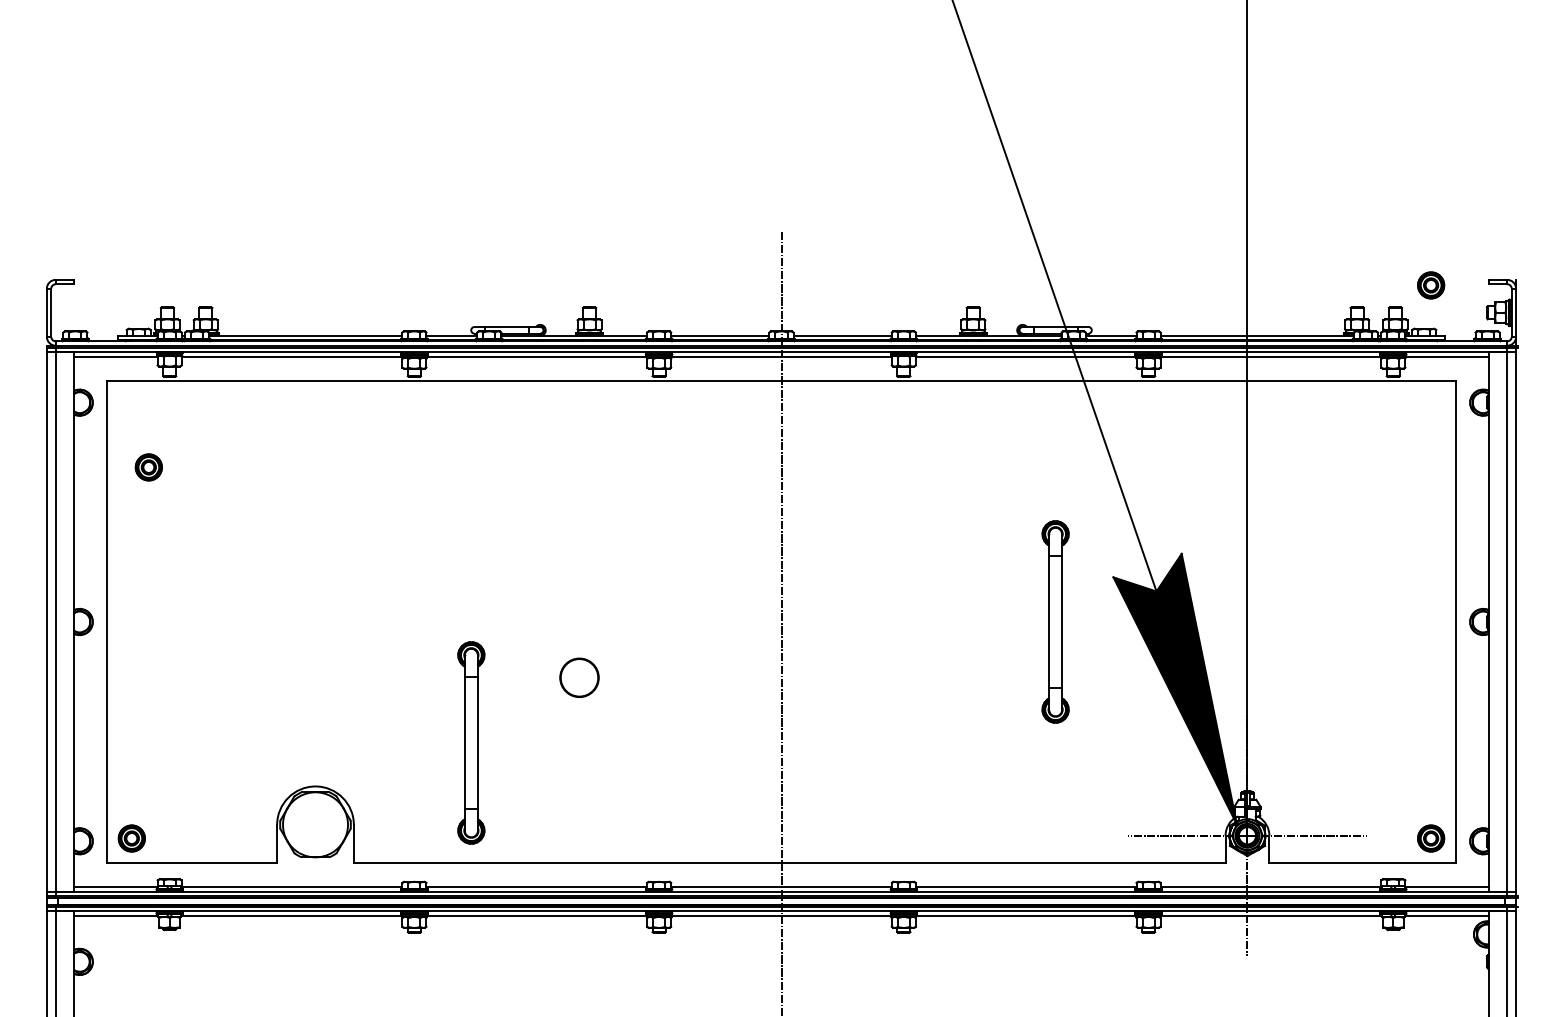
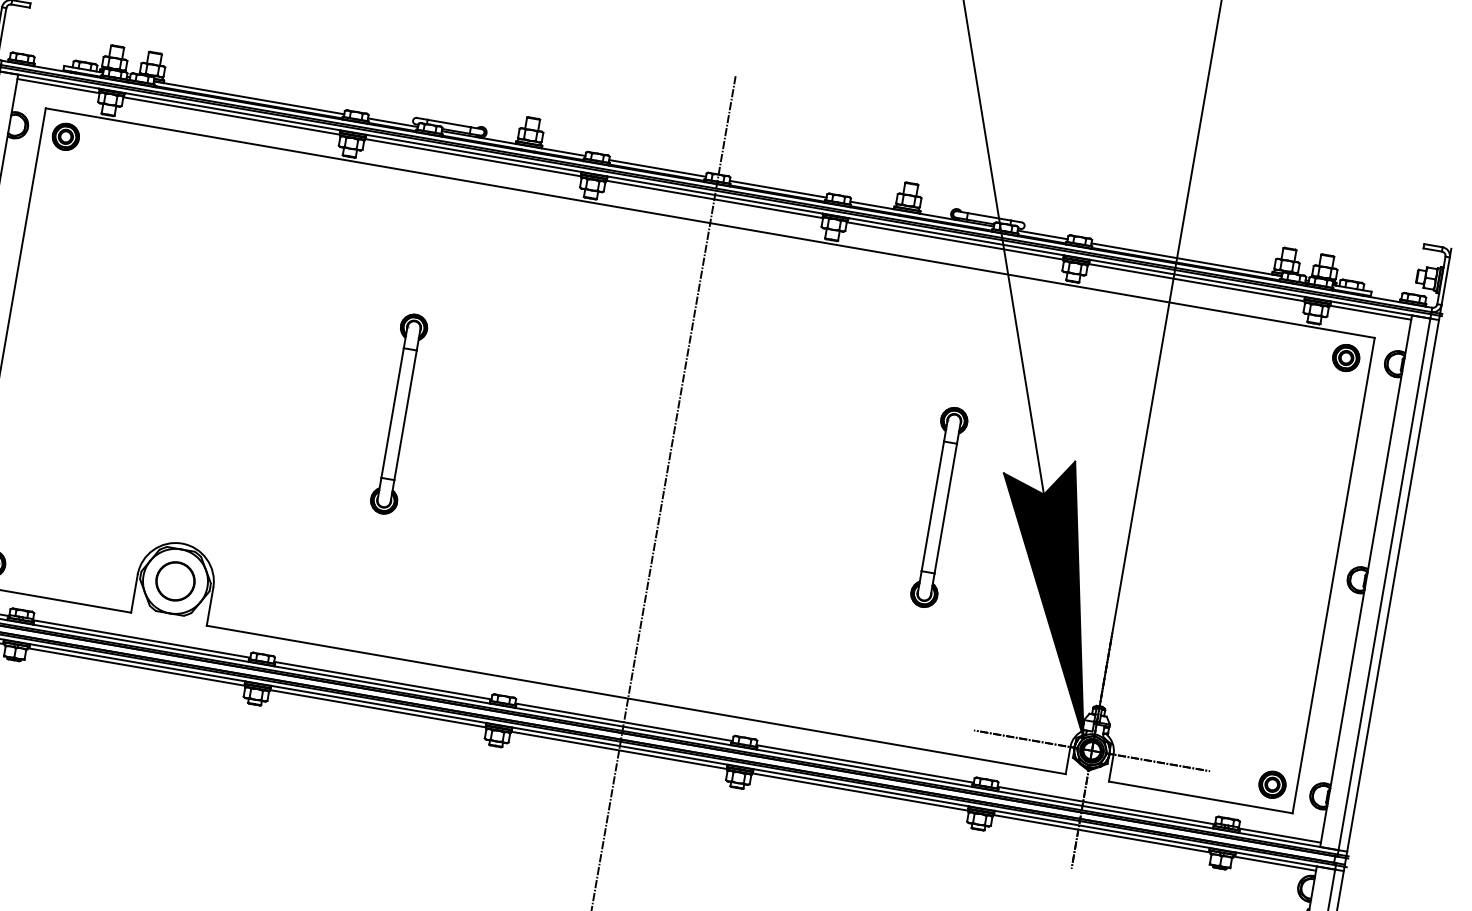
part: (1431, 285) -> (1346, 358), moved
part: (148, 467) -> (65, 136), moved
circle: (579, 677) -> (175, 581), moved
part: (471, 742) -> (399, 413), moved

